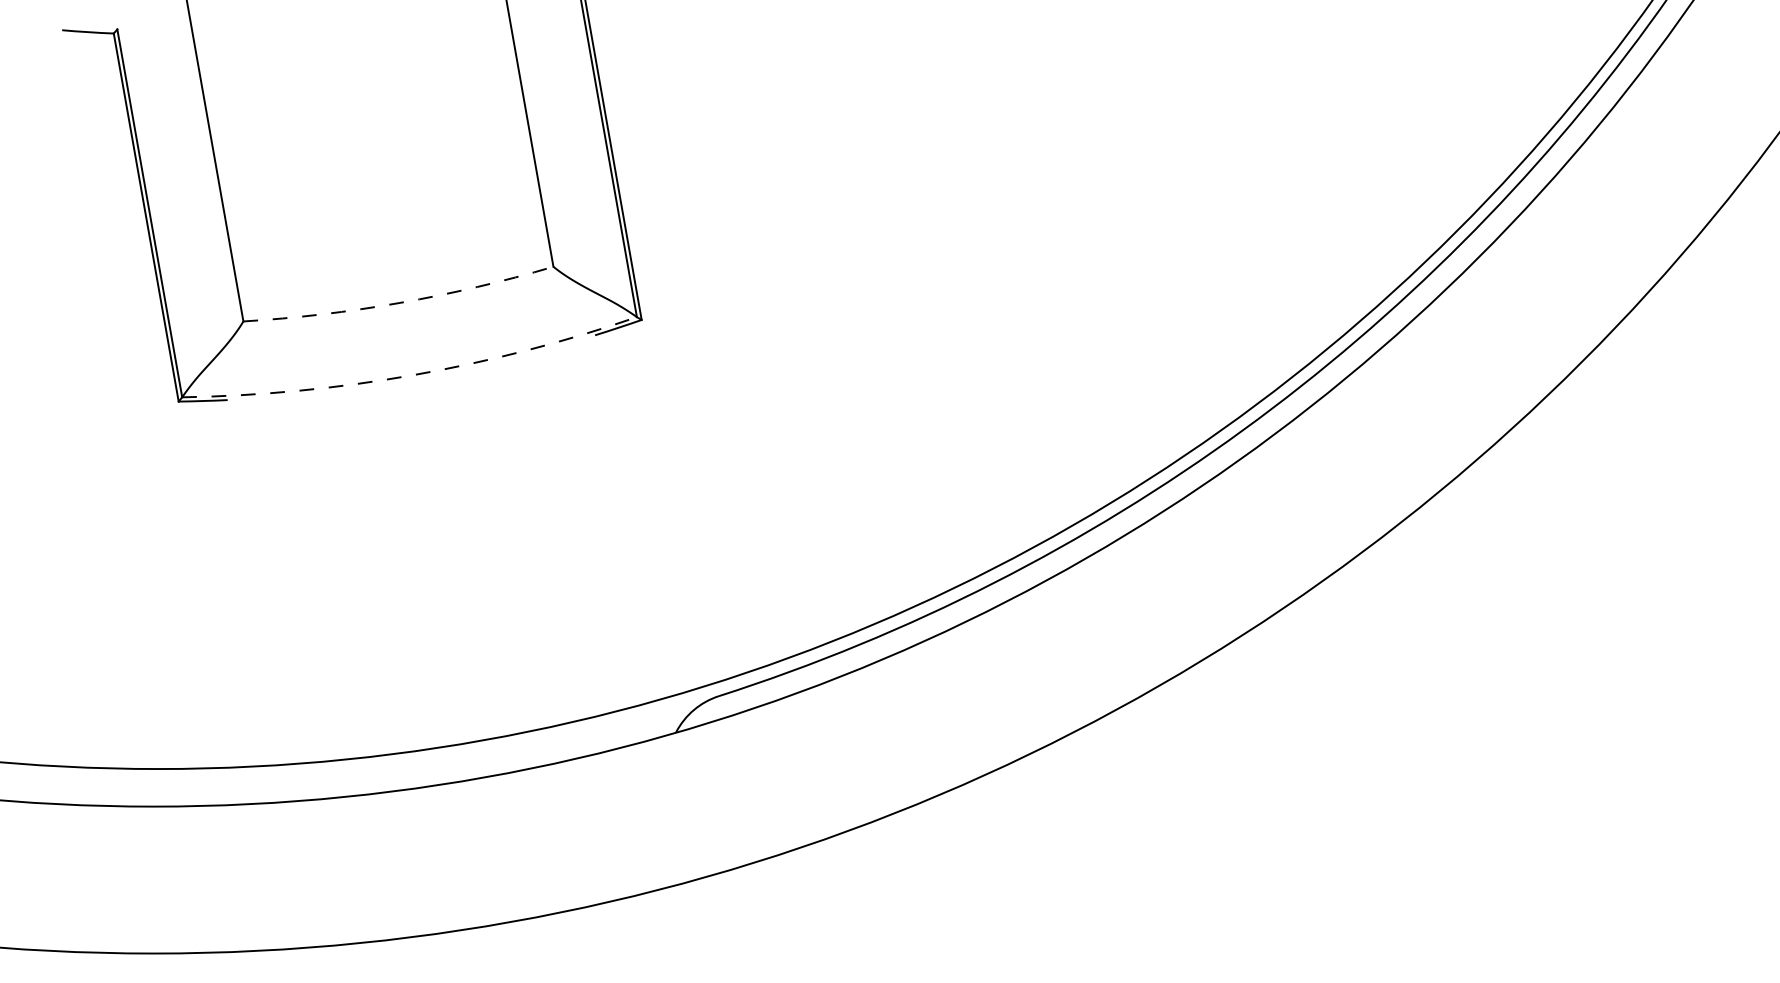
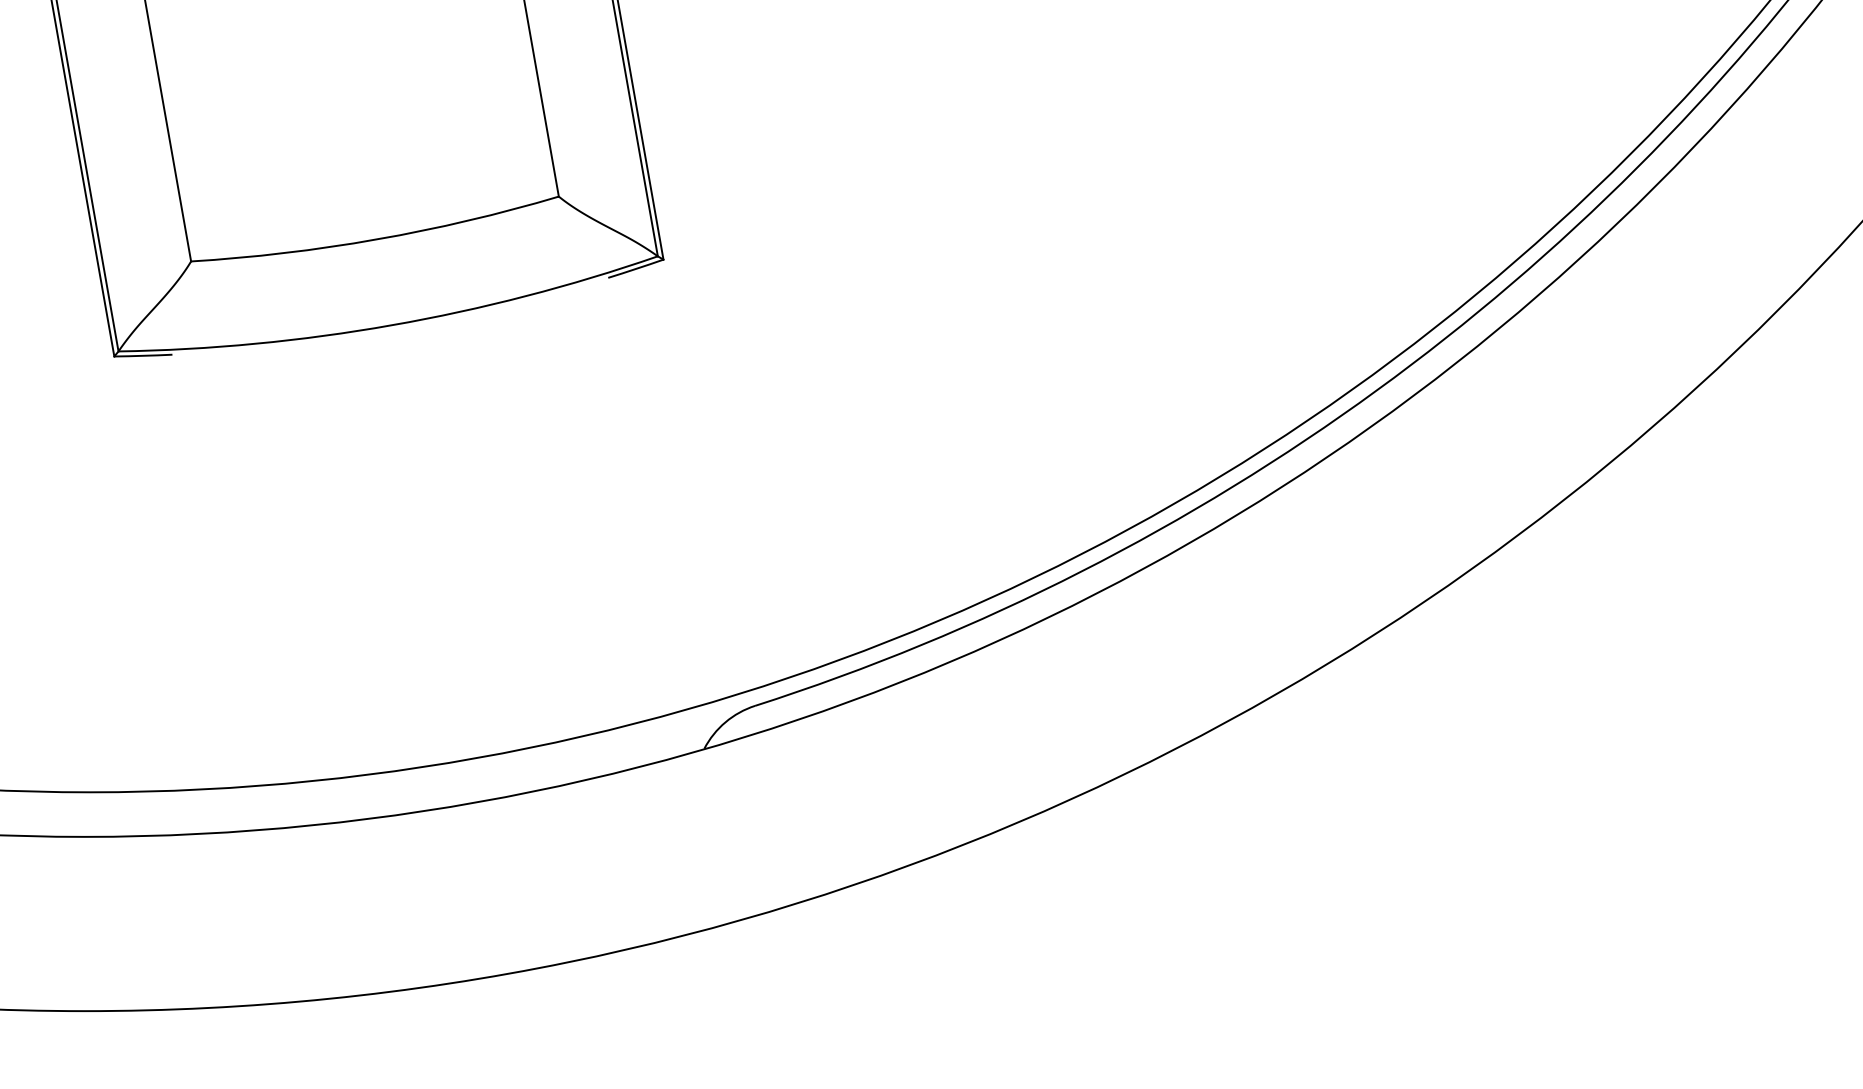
arc: (399, 302) -> (376, 238), dashed -> solid
arc: (412, 375) -> (391, 325), dashed -> solid

